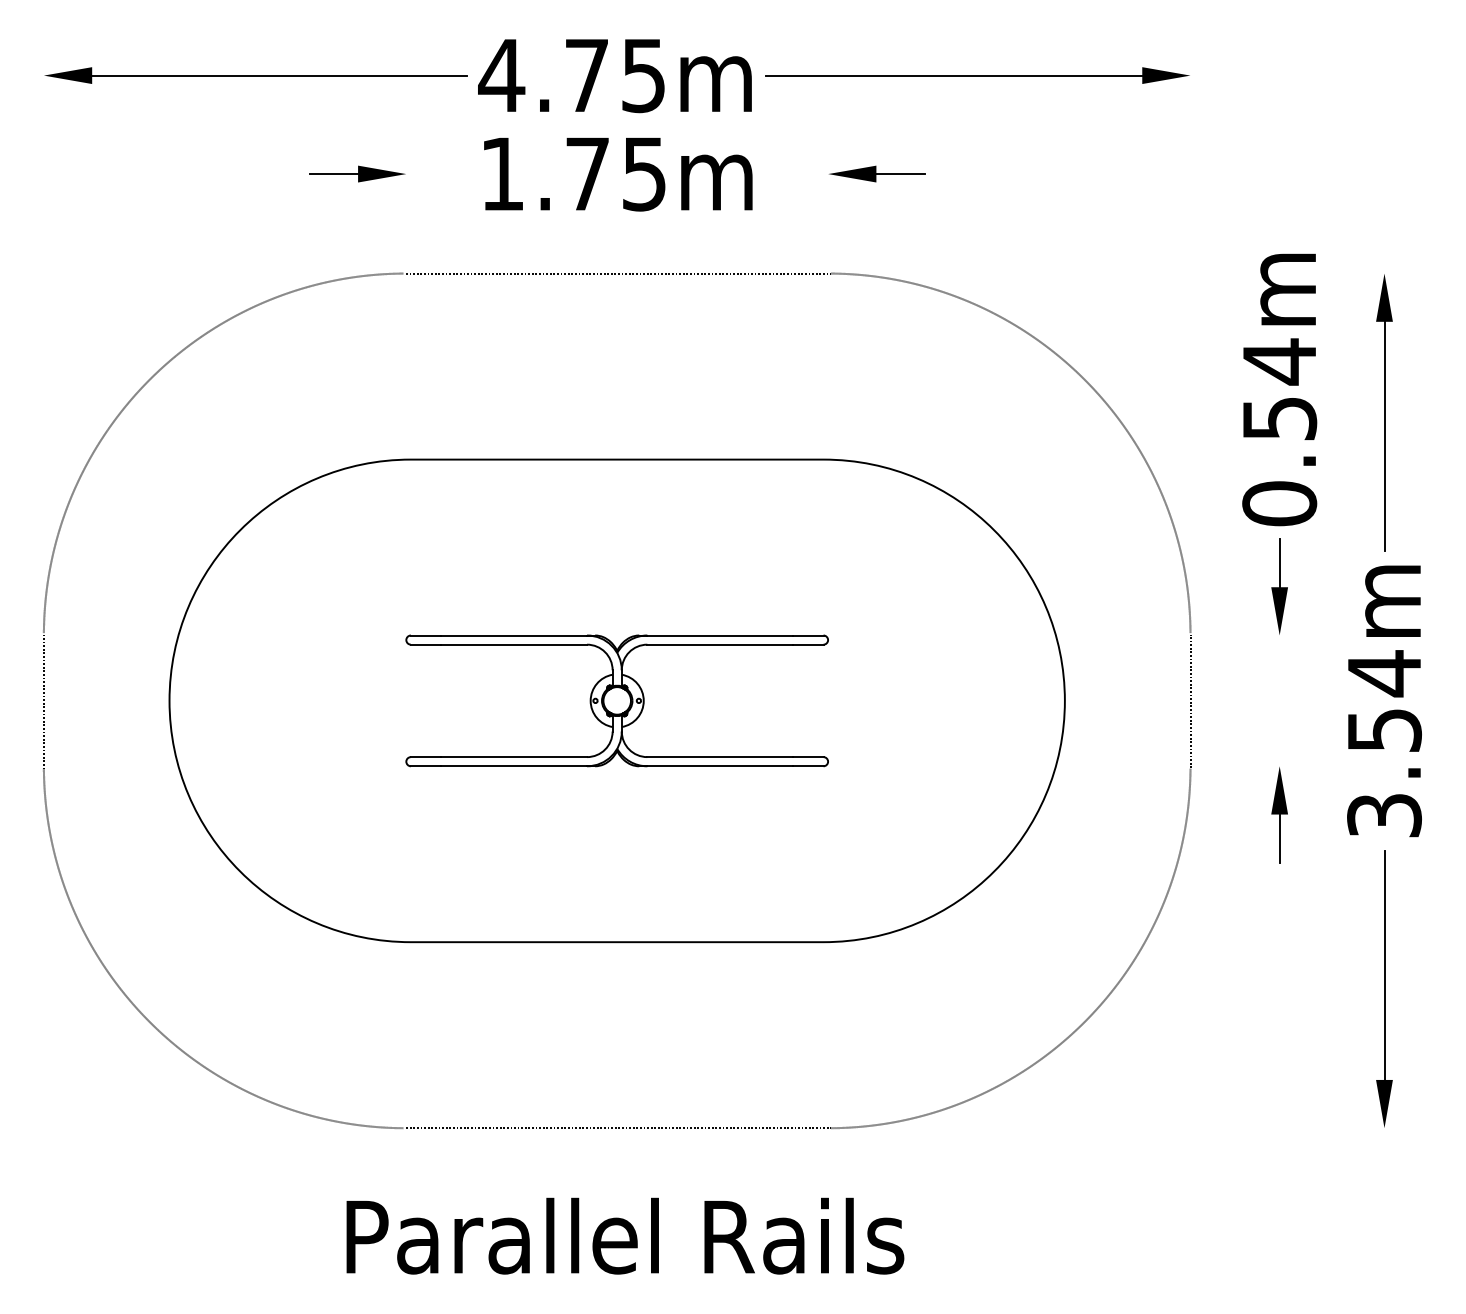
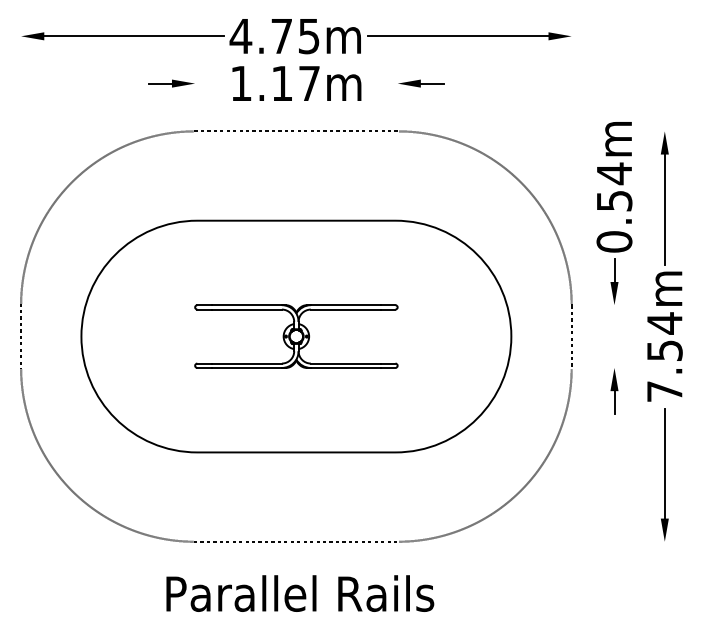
text: (615, 173) -> (295, 83), 1.75m -> 1.17m
text: (1383, 815) -> (664, 391), 3.54m -> 7.54m

